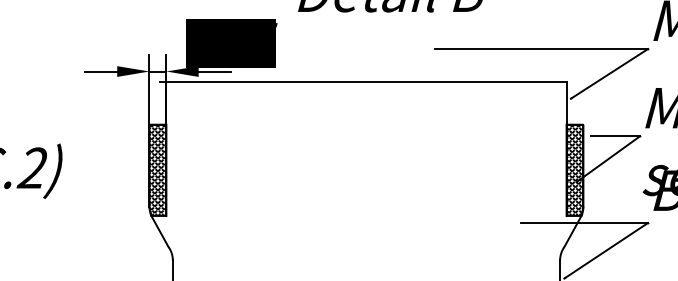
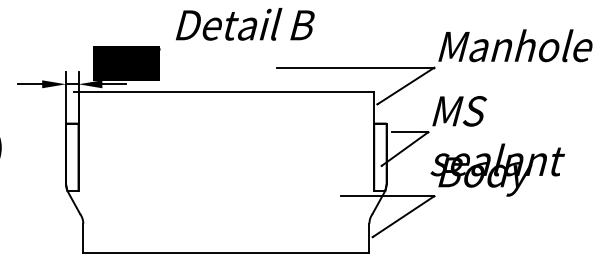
hatch: (158, 170) -> (72, 157), removed
hatch: (575, 170) -> (380, 157), removed

